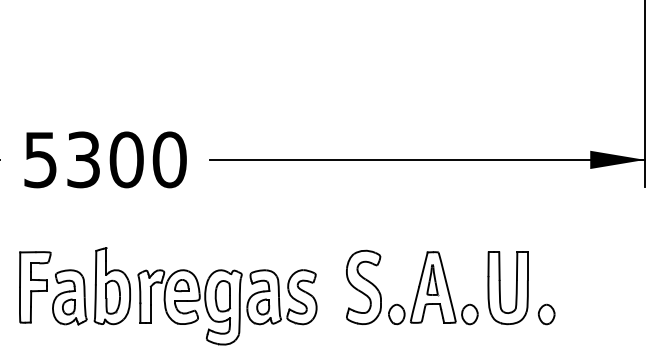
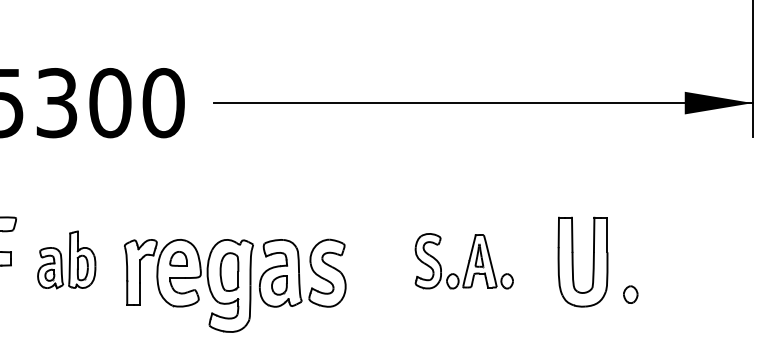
part: (91, 286) -> (66, 259), size x0.6
part: (412, 287) -> (464, 261), size x0.6
part: (546, 314) -> (630, 294), size x0.7

